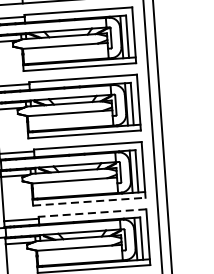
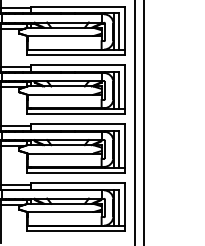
line: (89, 201) -> (76, 172), dashed -> solid
line: (92, 212) -> (78, 182), dashed -> solid

